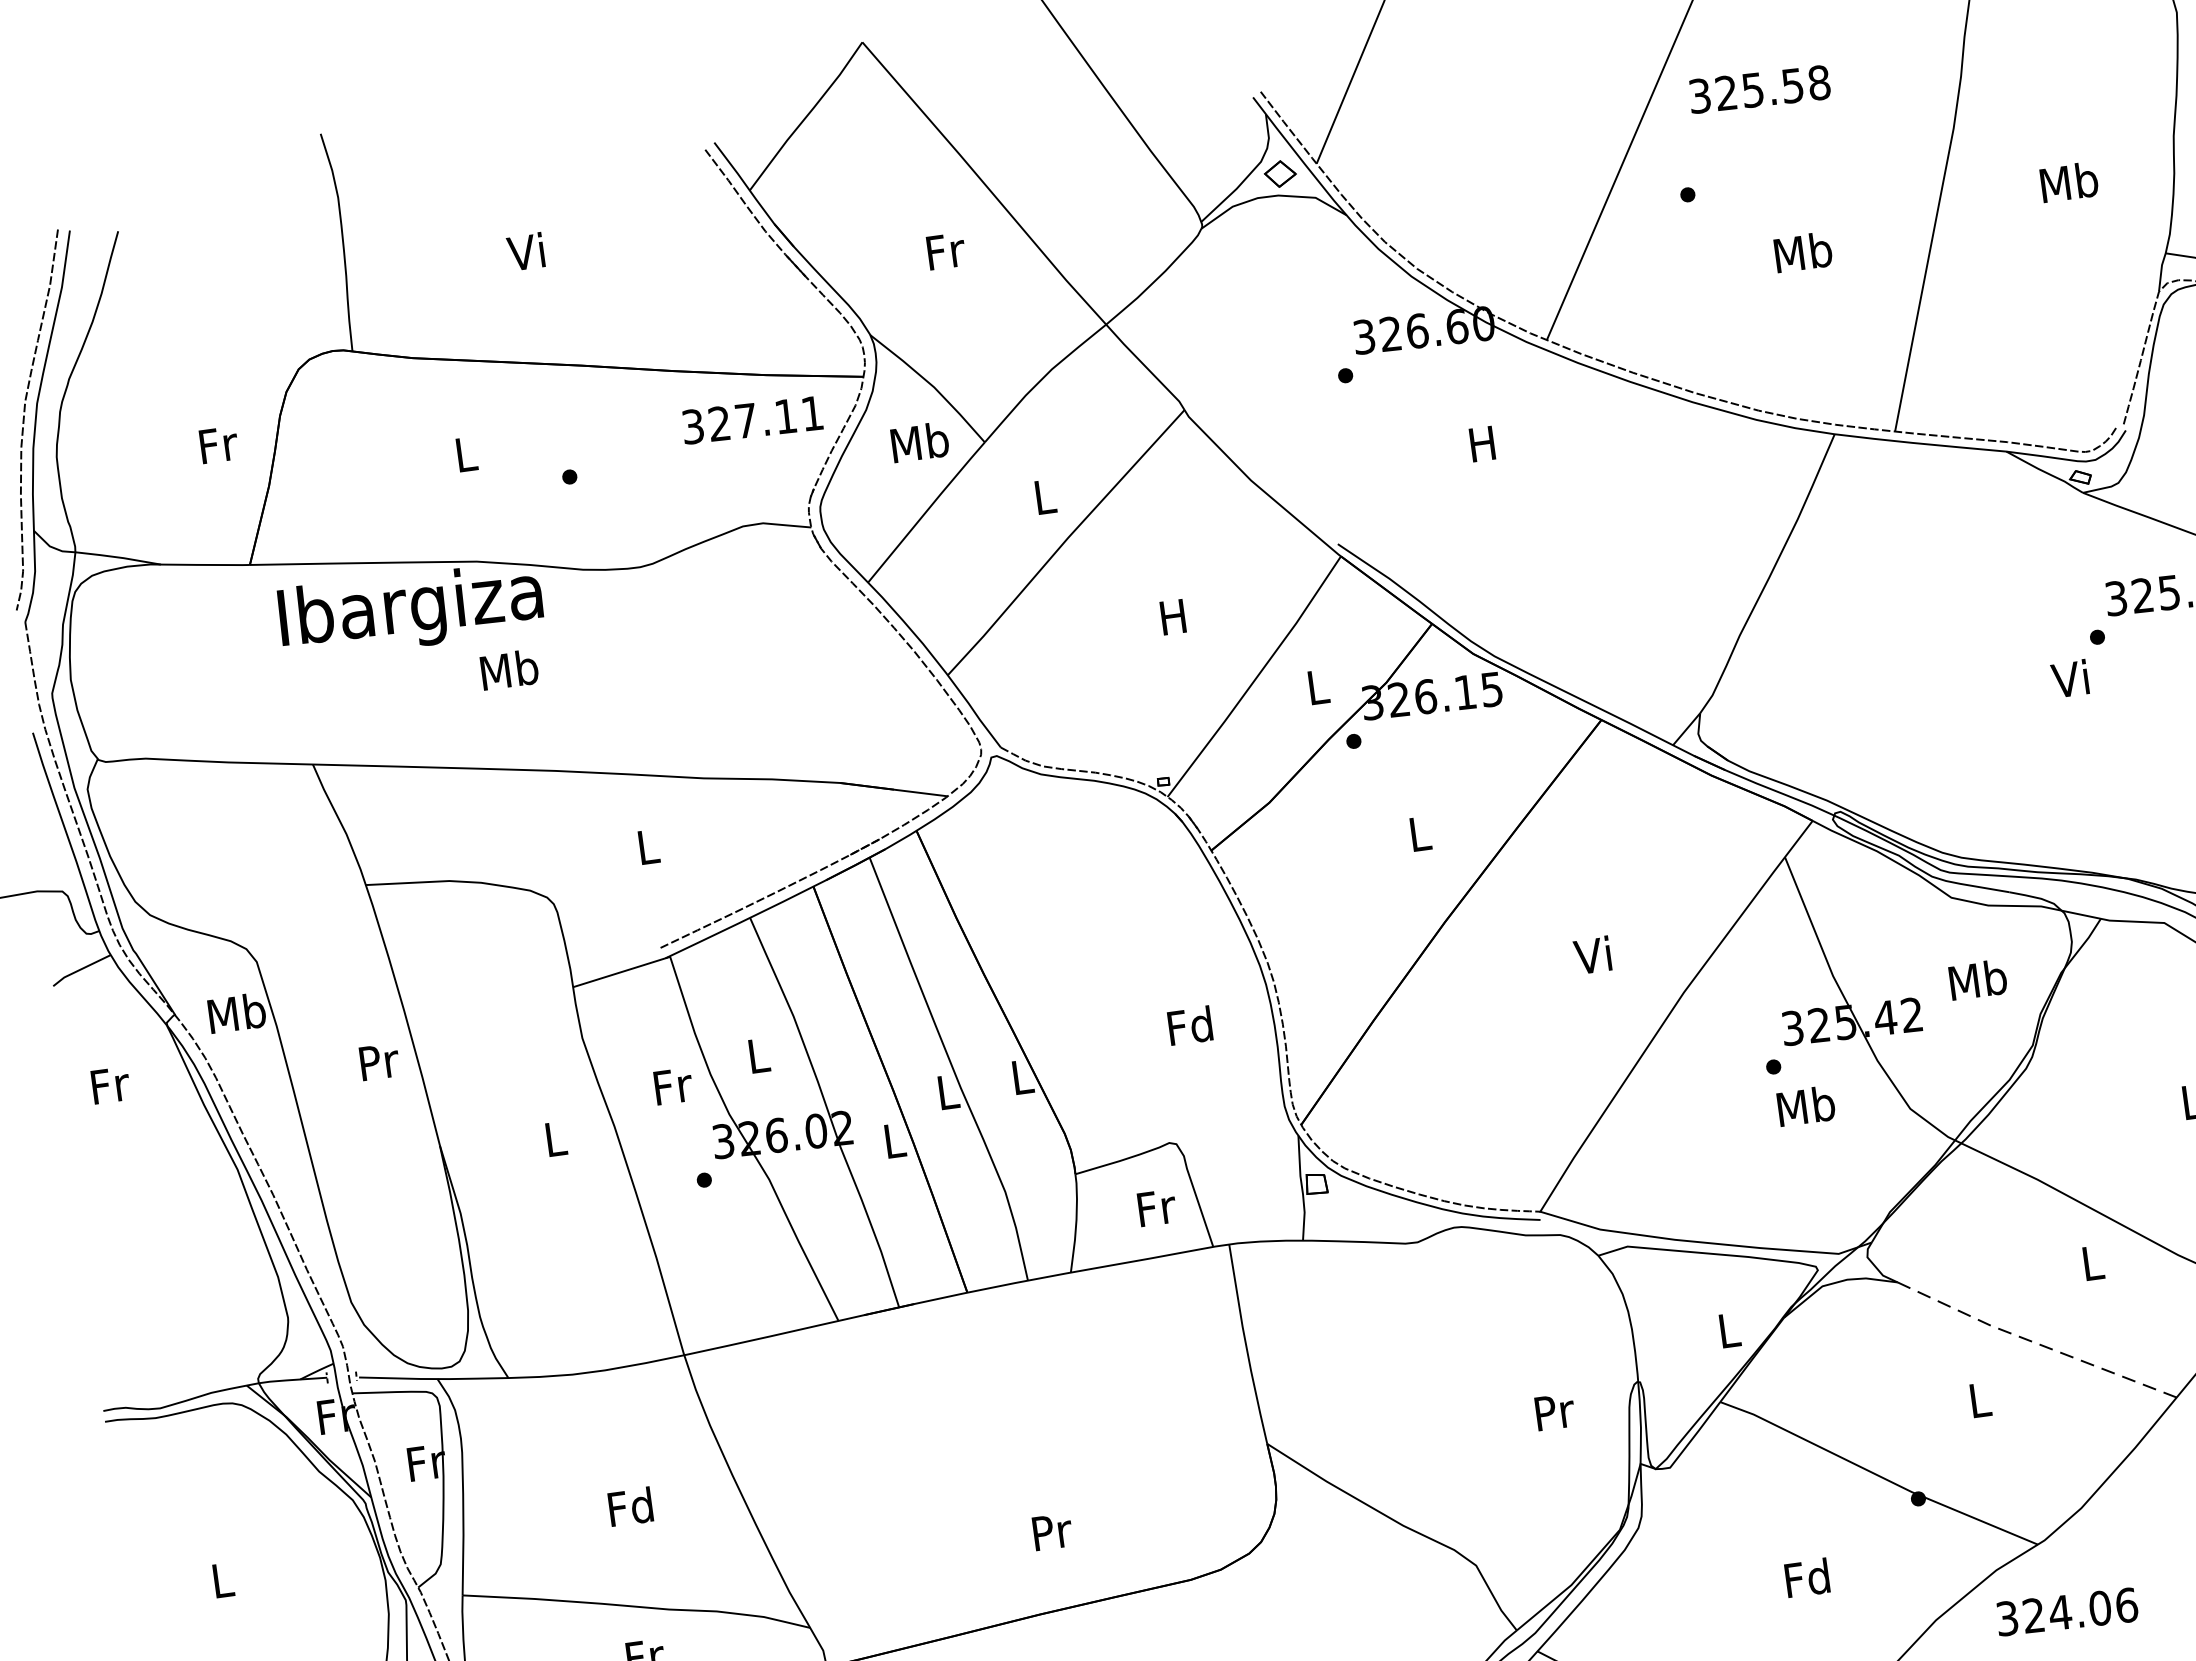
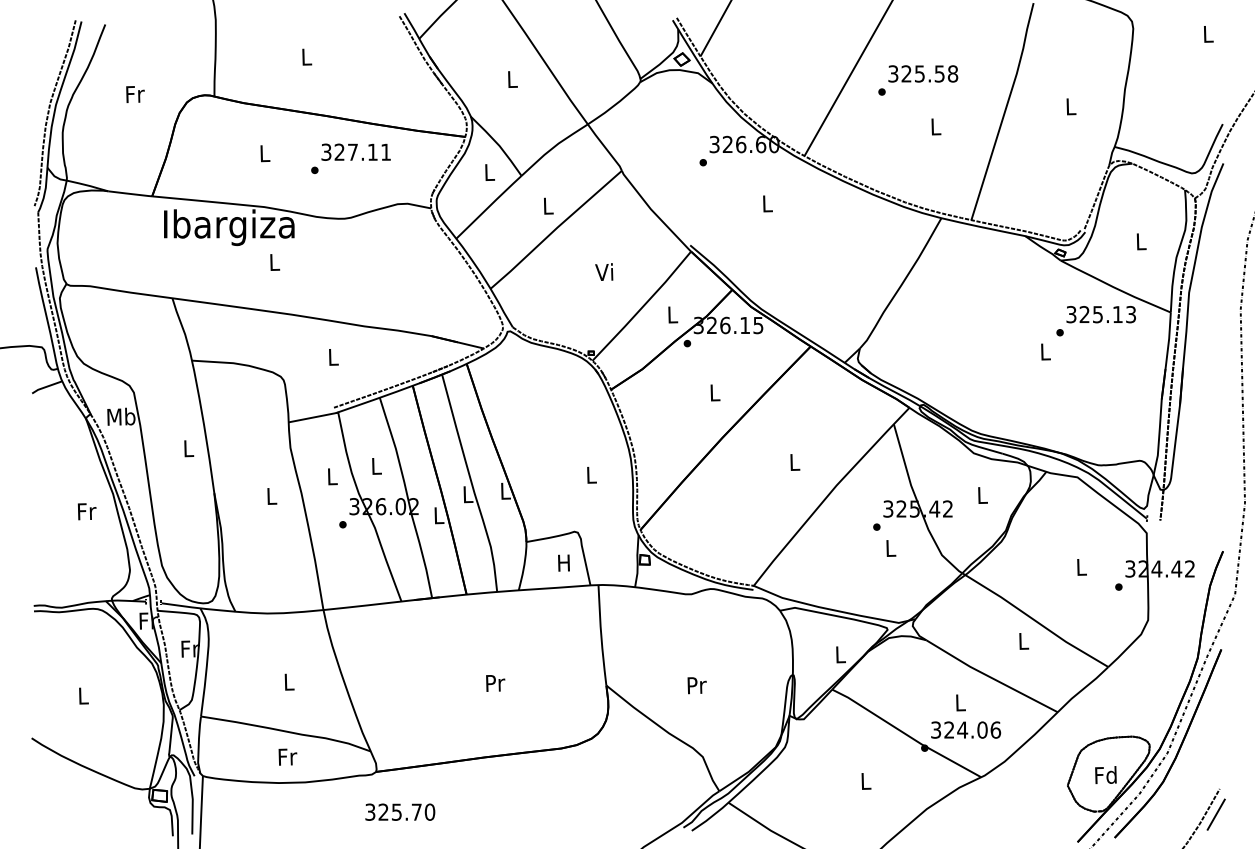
text: (1760, 88) -> (923, 73), moved
text: (2068, 182) -> (1070, 106), Mb -> L
text: (525, 251) -> (305, 56), Vi -> L
text: (945, 251) -> (512, 79), Fr -> L
text: (1802, 251) -> (935, 126), Mb -> L
text: (751, 418) -> (355, 151), moved
text: (919, 442) -> (489, 172), Mb -> L
text: (1481, 443) -> (766, 203), H -> L
text: (219, 445) -> (135, 94), moved
text: (1171, 615) -> (604, 271), H -> Vi
text: (509, 670) -> (274, 262), Mb -> L
text: (2070, 678) -> (1044, 351), Vi -> L
text: (1592, 953) -> (793, 461), Vi -> L
text: (1978, 980) -> (982, 495), Mb -> L
text: (1188, 1024) -> (590, 474), Fd -> L
text: (378, 1061) -> (188, 448), Pr -> L
text: (111, 1085) -> (87, 511), moved
text: (672, 1085) -> (332, 476), Fr -> L
text: (1805, 1106) -> (890, 548), Mb -> L
text: (1156, 1206) -> (564, 562), Fr -> H
line: (2034, 1342) -> (990, 677), dashed -> solid
text: (1553, 1412) -> (696, 685), moved
text: (629, 1506) -> (288, 681), Fd -> L
text: (1052, 1532) -> (495, 683), moved
text: (1806, 1576) -> (865, 780), Fd -> L
text: (2068, 1610) -> (966, 729), moved

